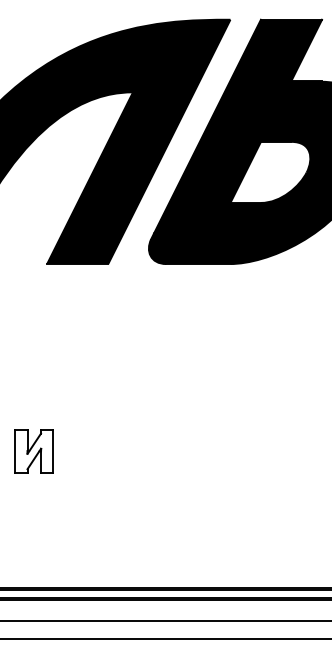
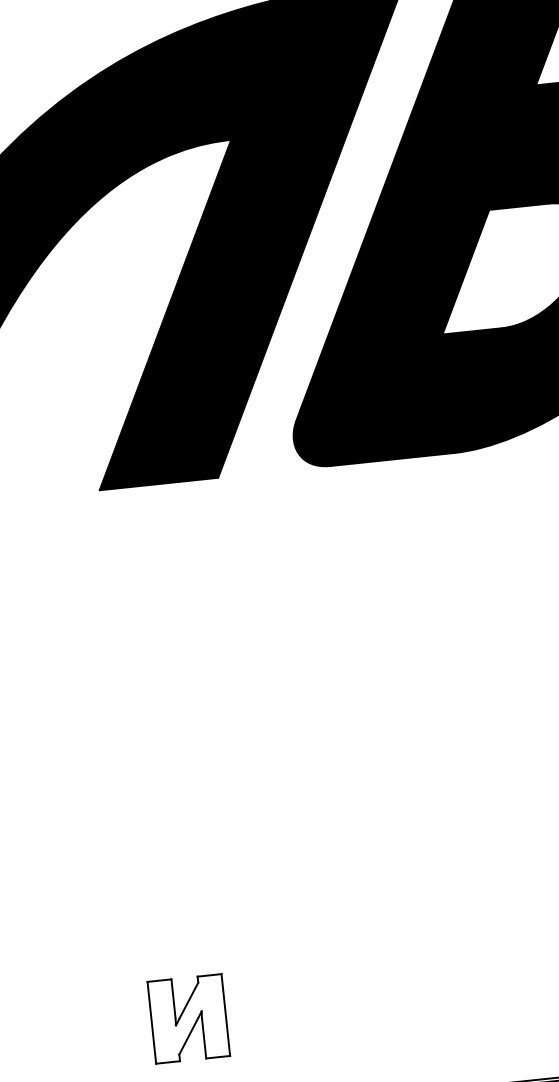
part: (33, 451) -> (187, 1018), moved

